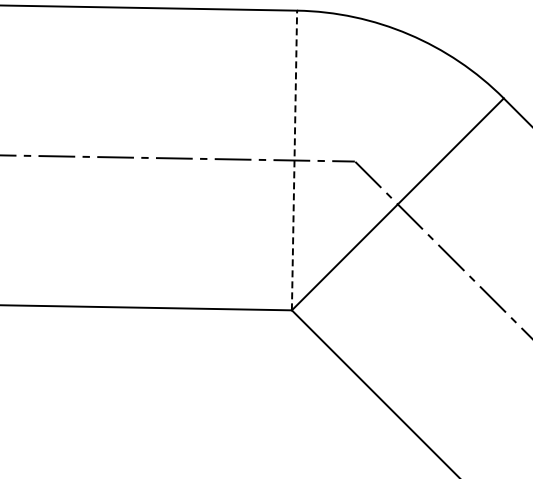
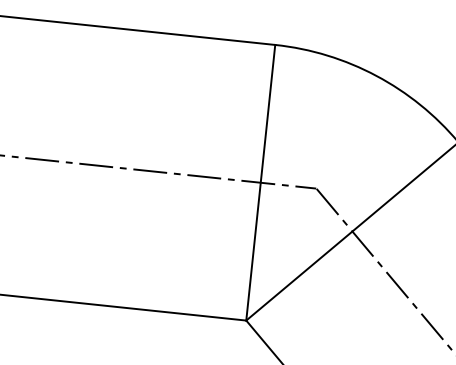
line: (294, 160) -> (260, 182), dashed -> solid

